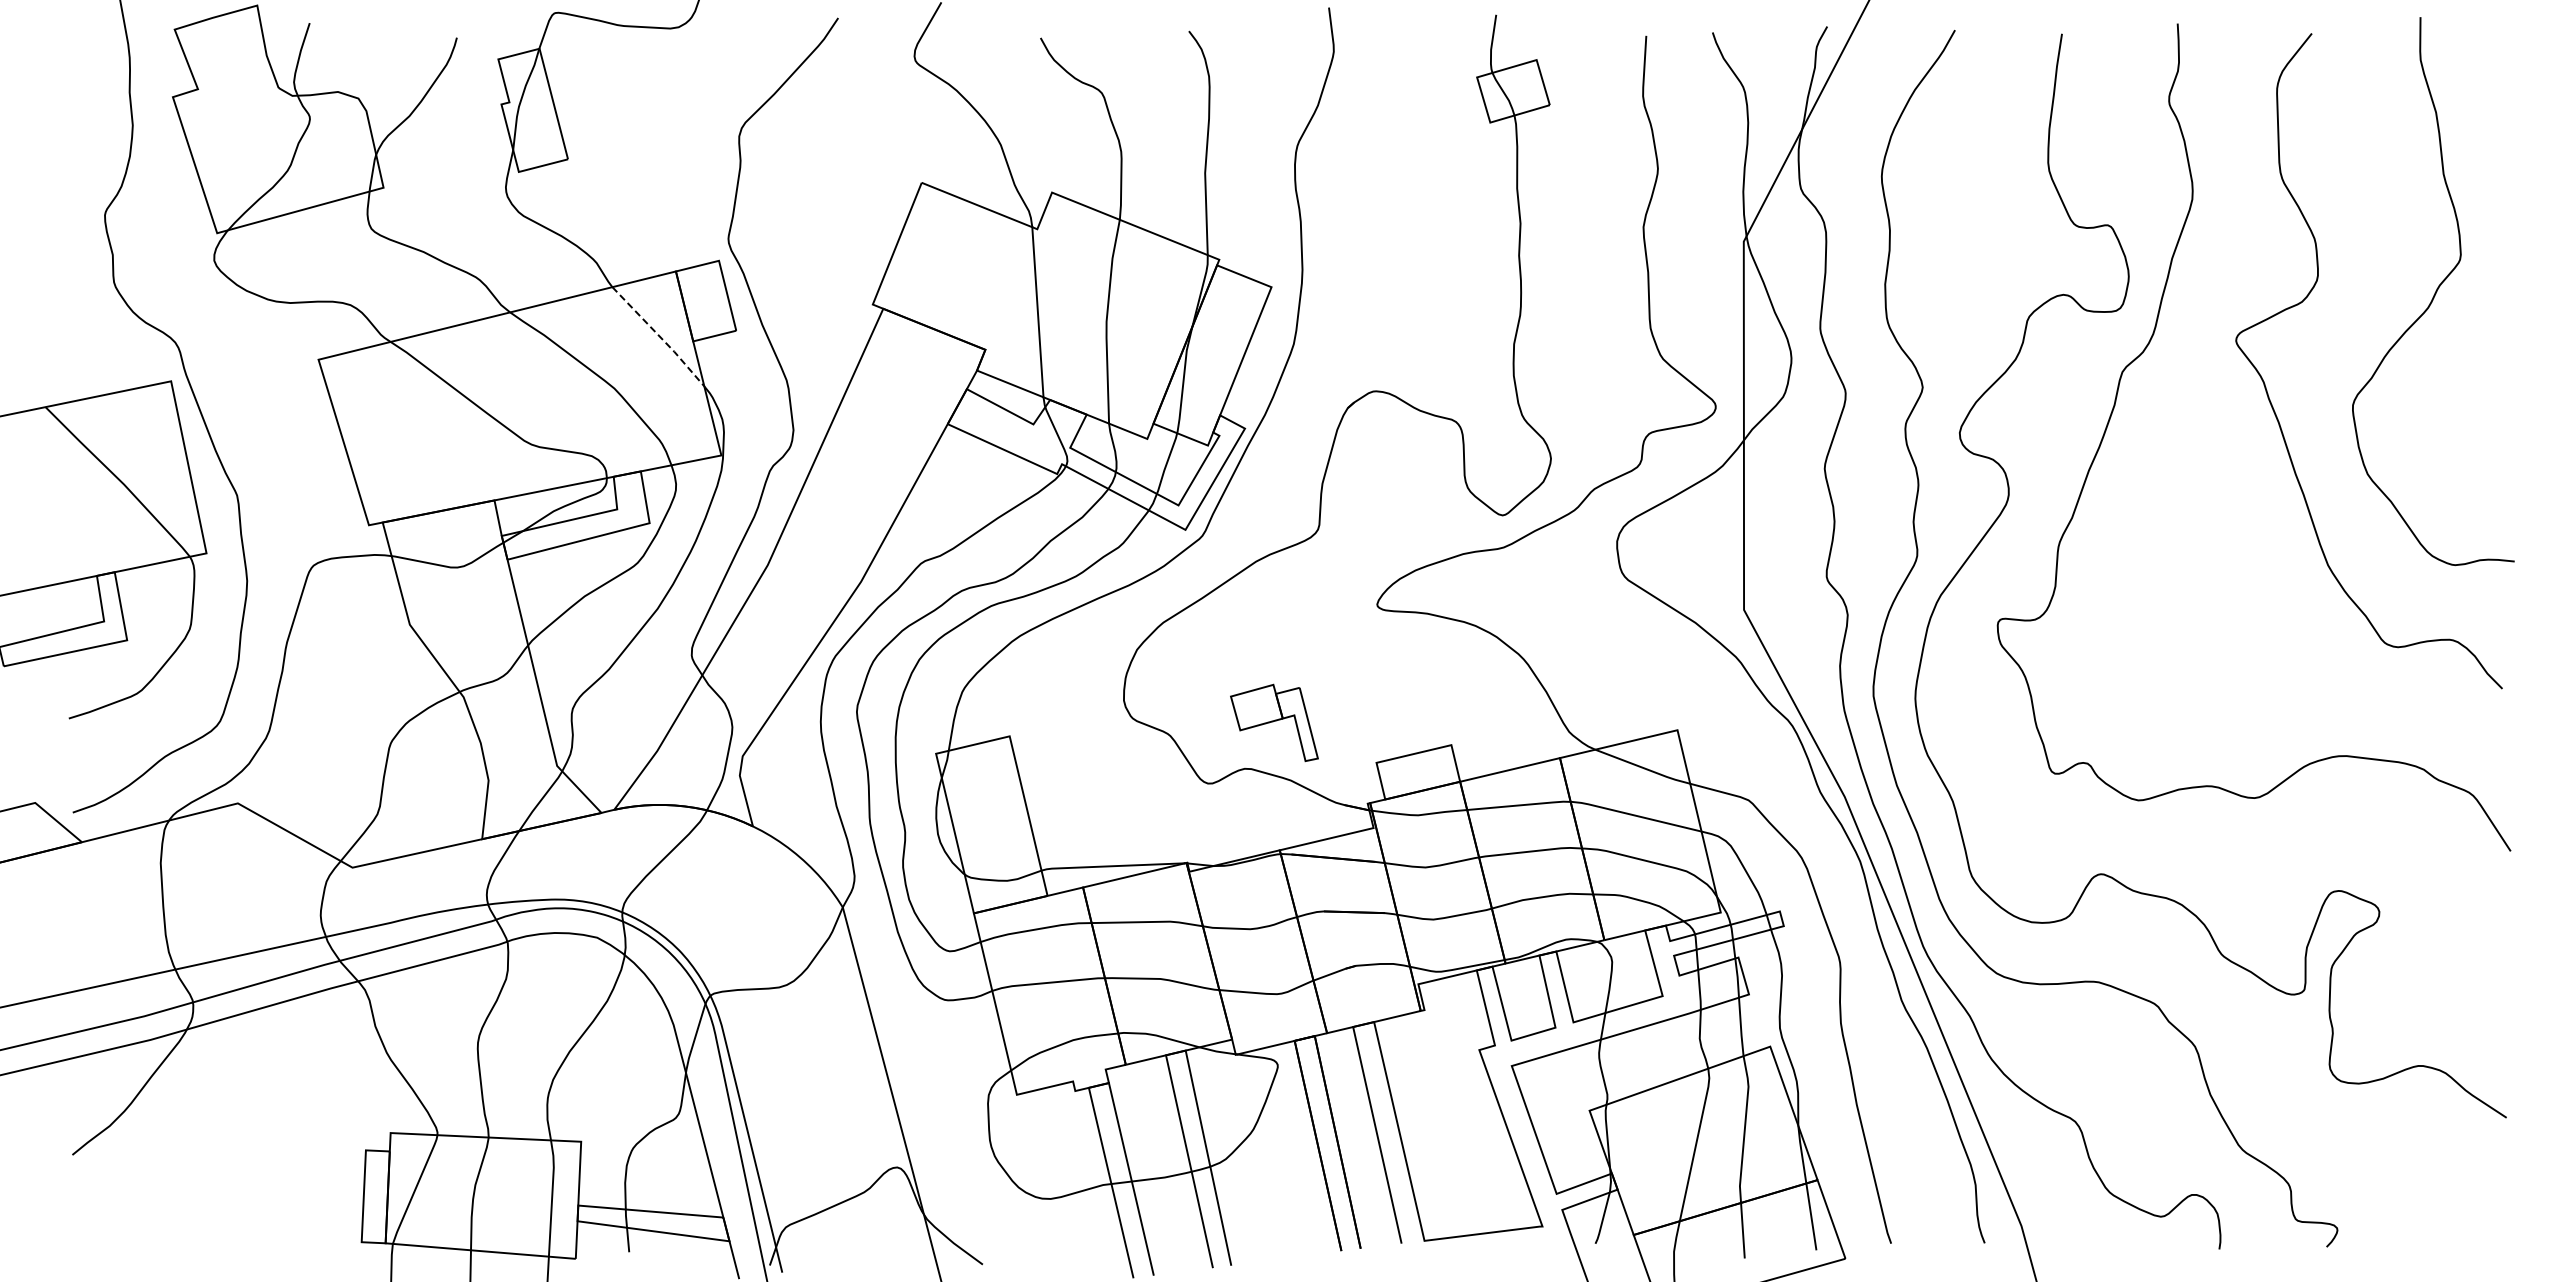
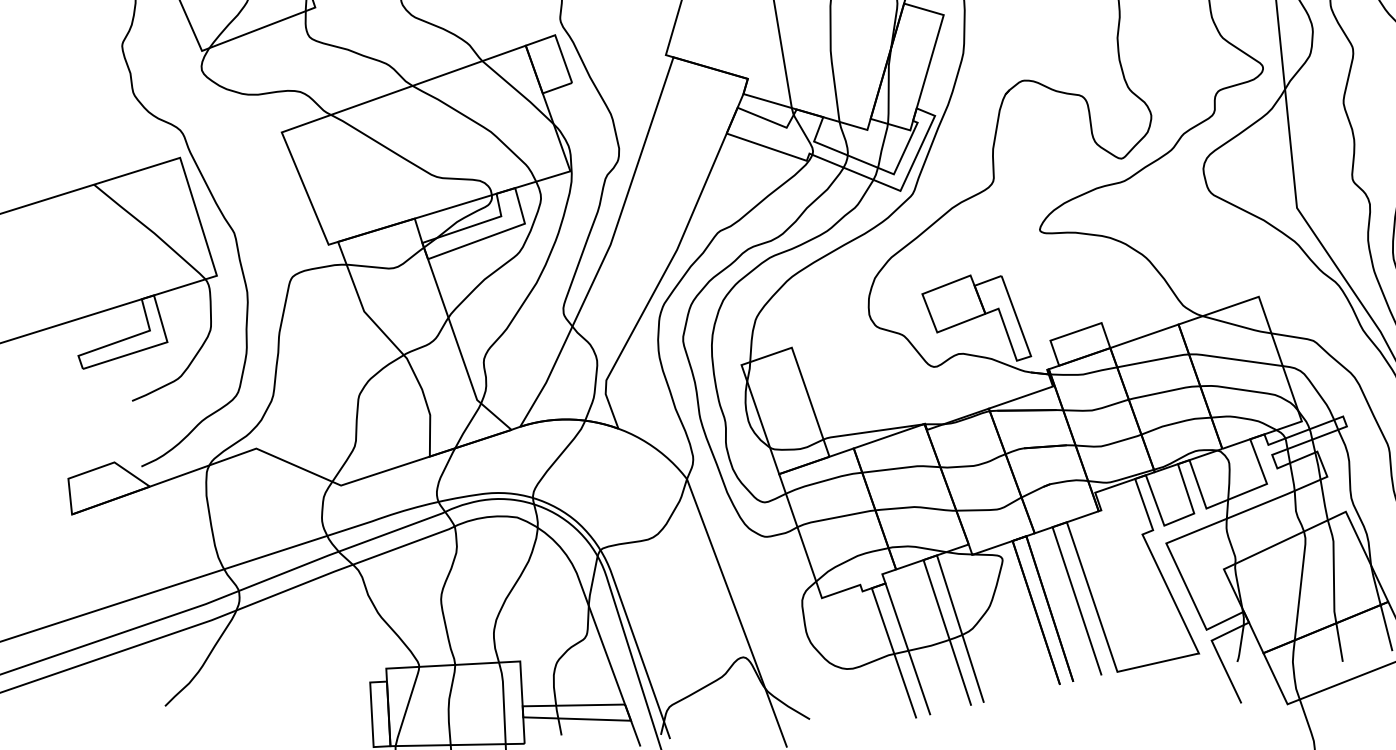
line: (659, 336) -> (518, 92), dashed -> solid
part: (1274, 722) -> (976, 319), size x1.67

